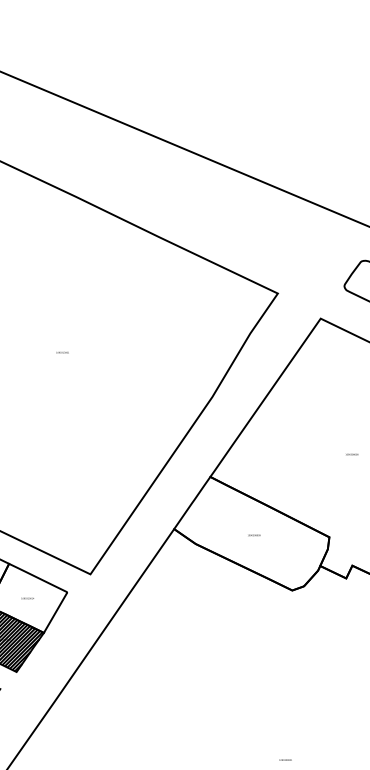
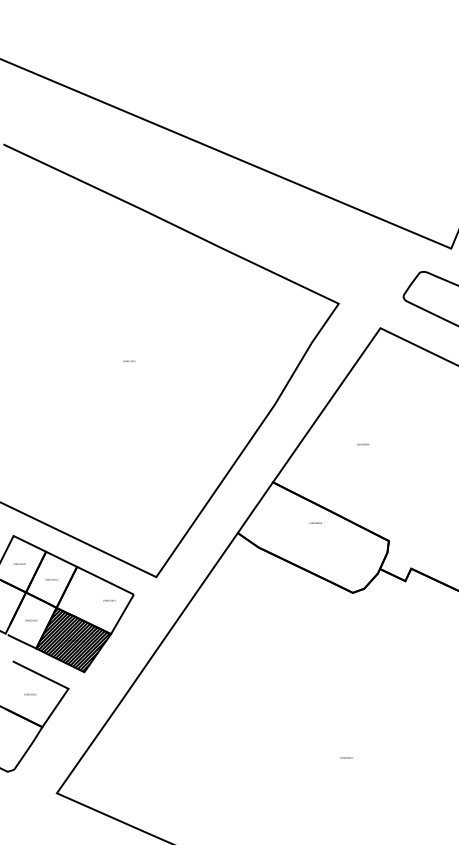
text: (351, 454) -> (362, 444), moved
text: (253, 534) -> (315, 522), moved
text: (28, 598) -> (109, 600), moved

